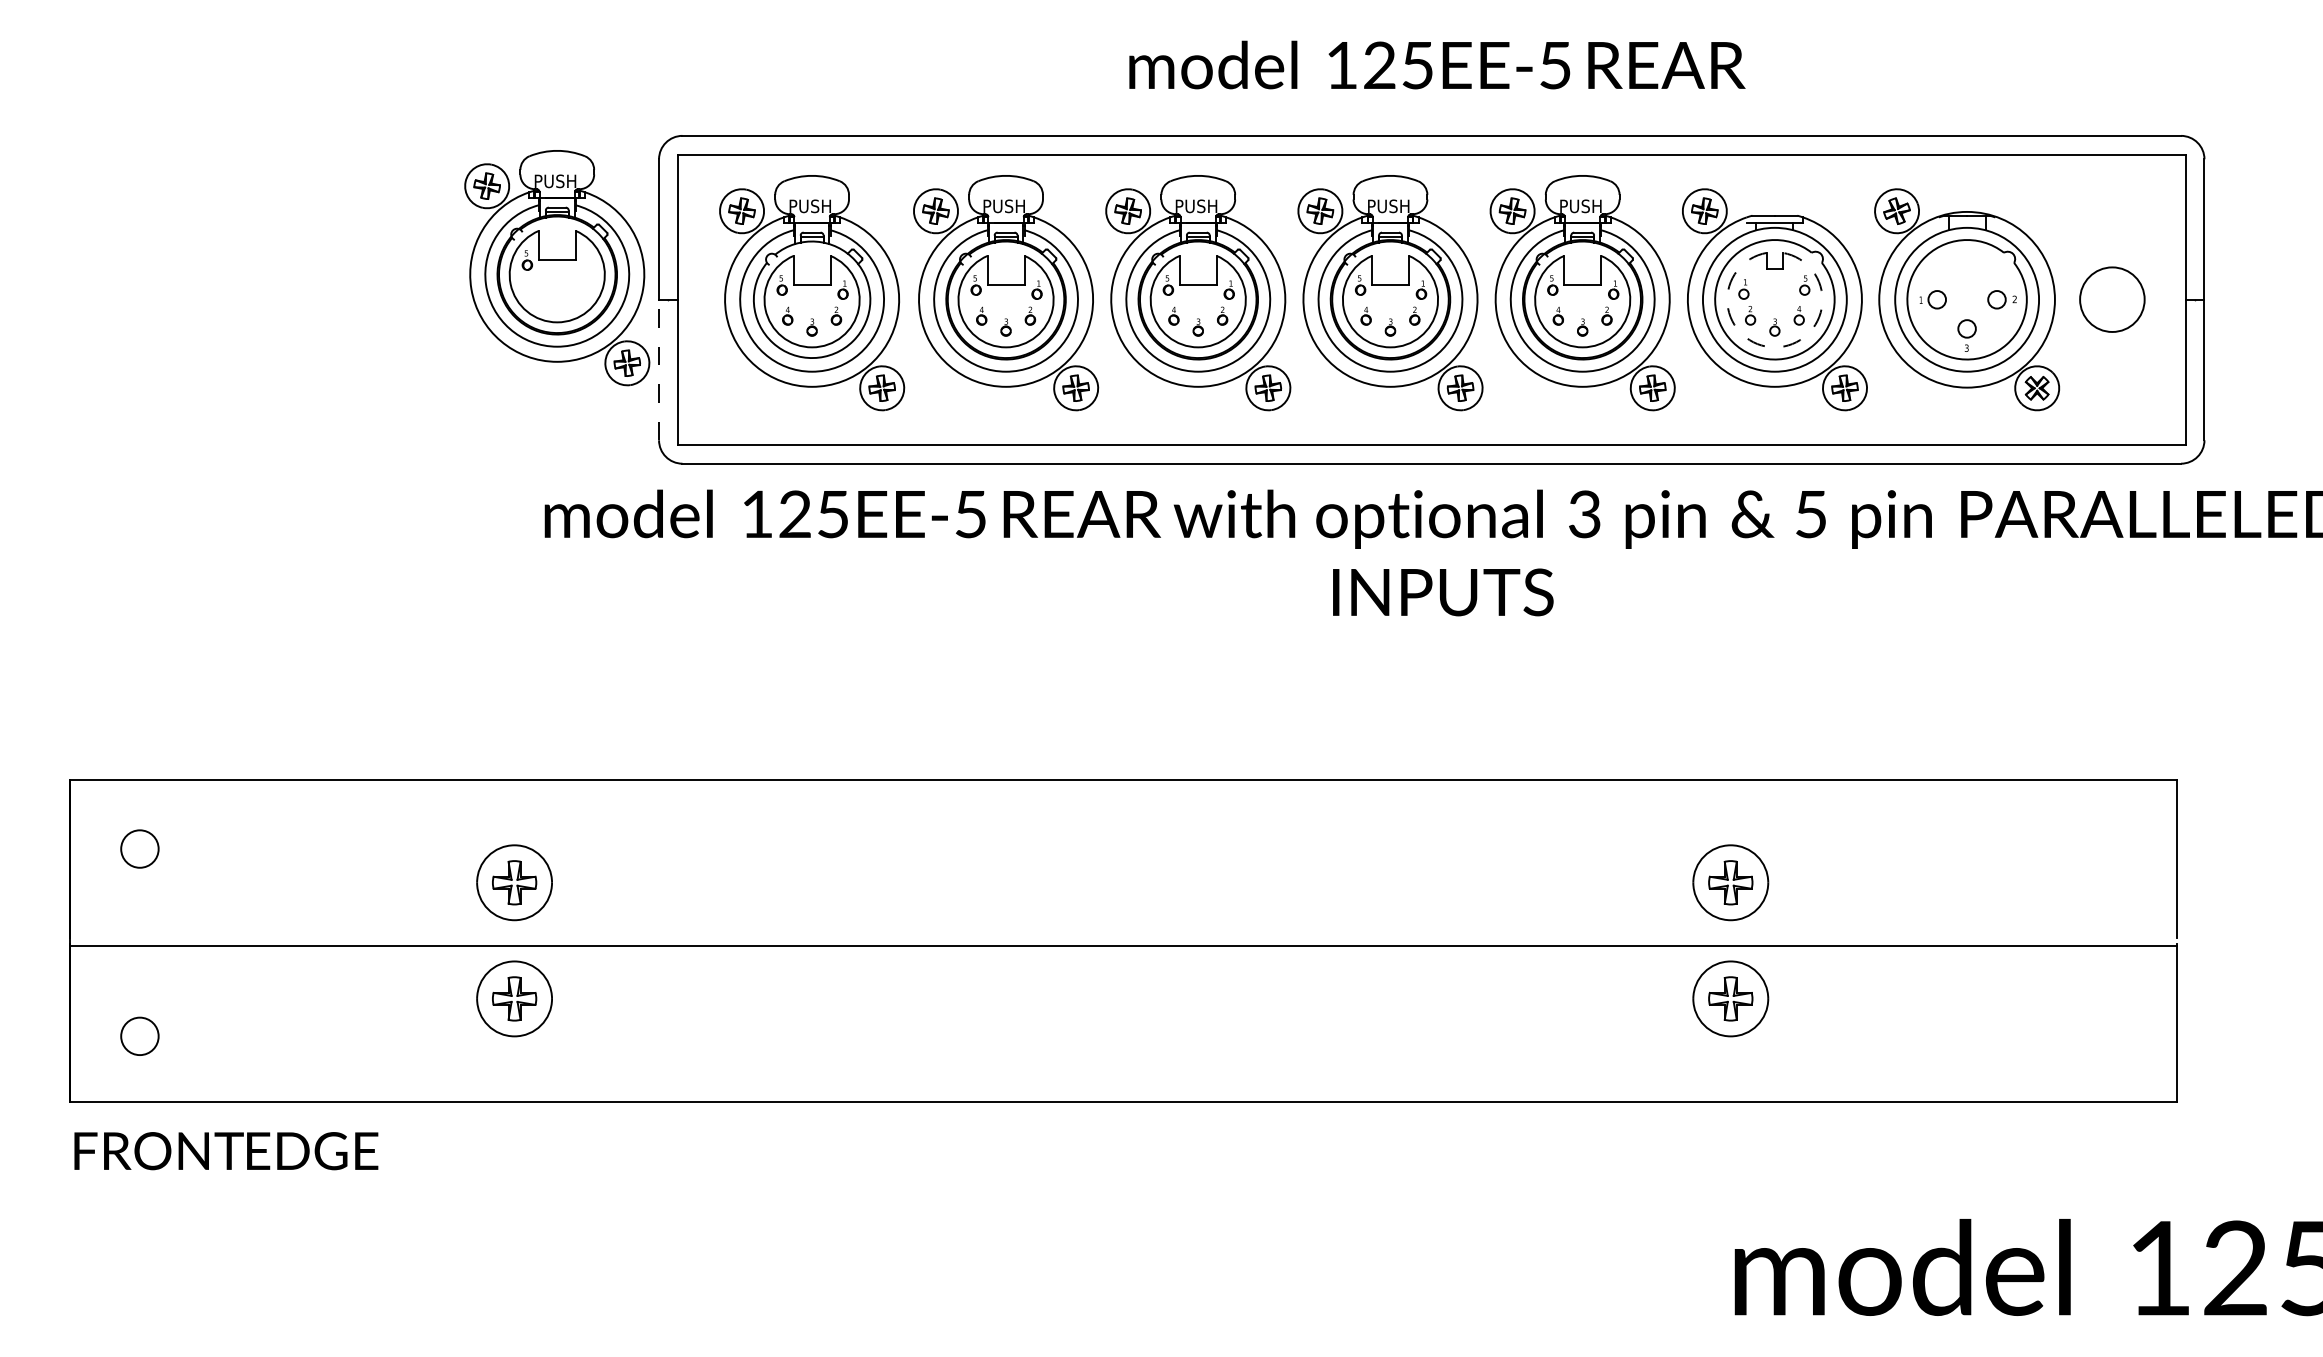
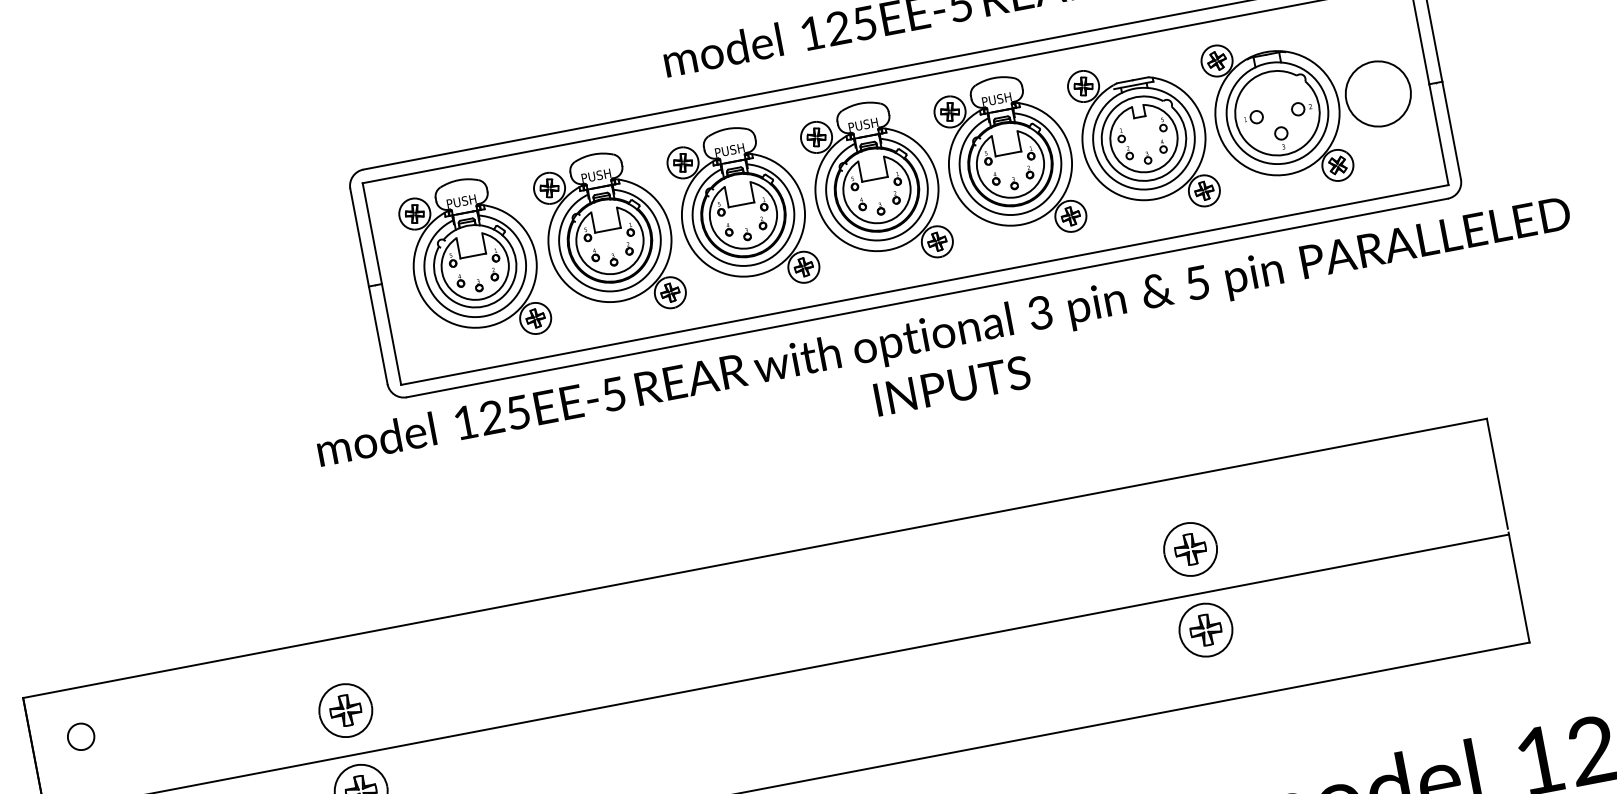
part: (557, 268) -> (294, 278), removed
circle: (2112, 299) -> (1378, 93), size x1.43
arc: (1774, 347) -> (1150, 171), dashed -> solid
line: (659, 369) -> (378, 334), dashed -> solid

